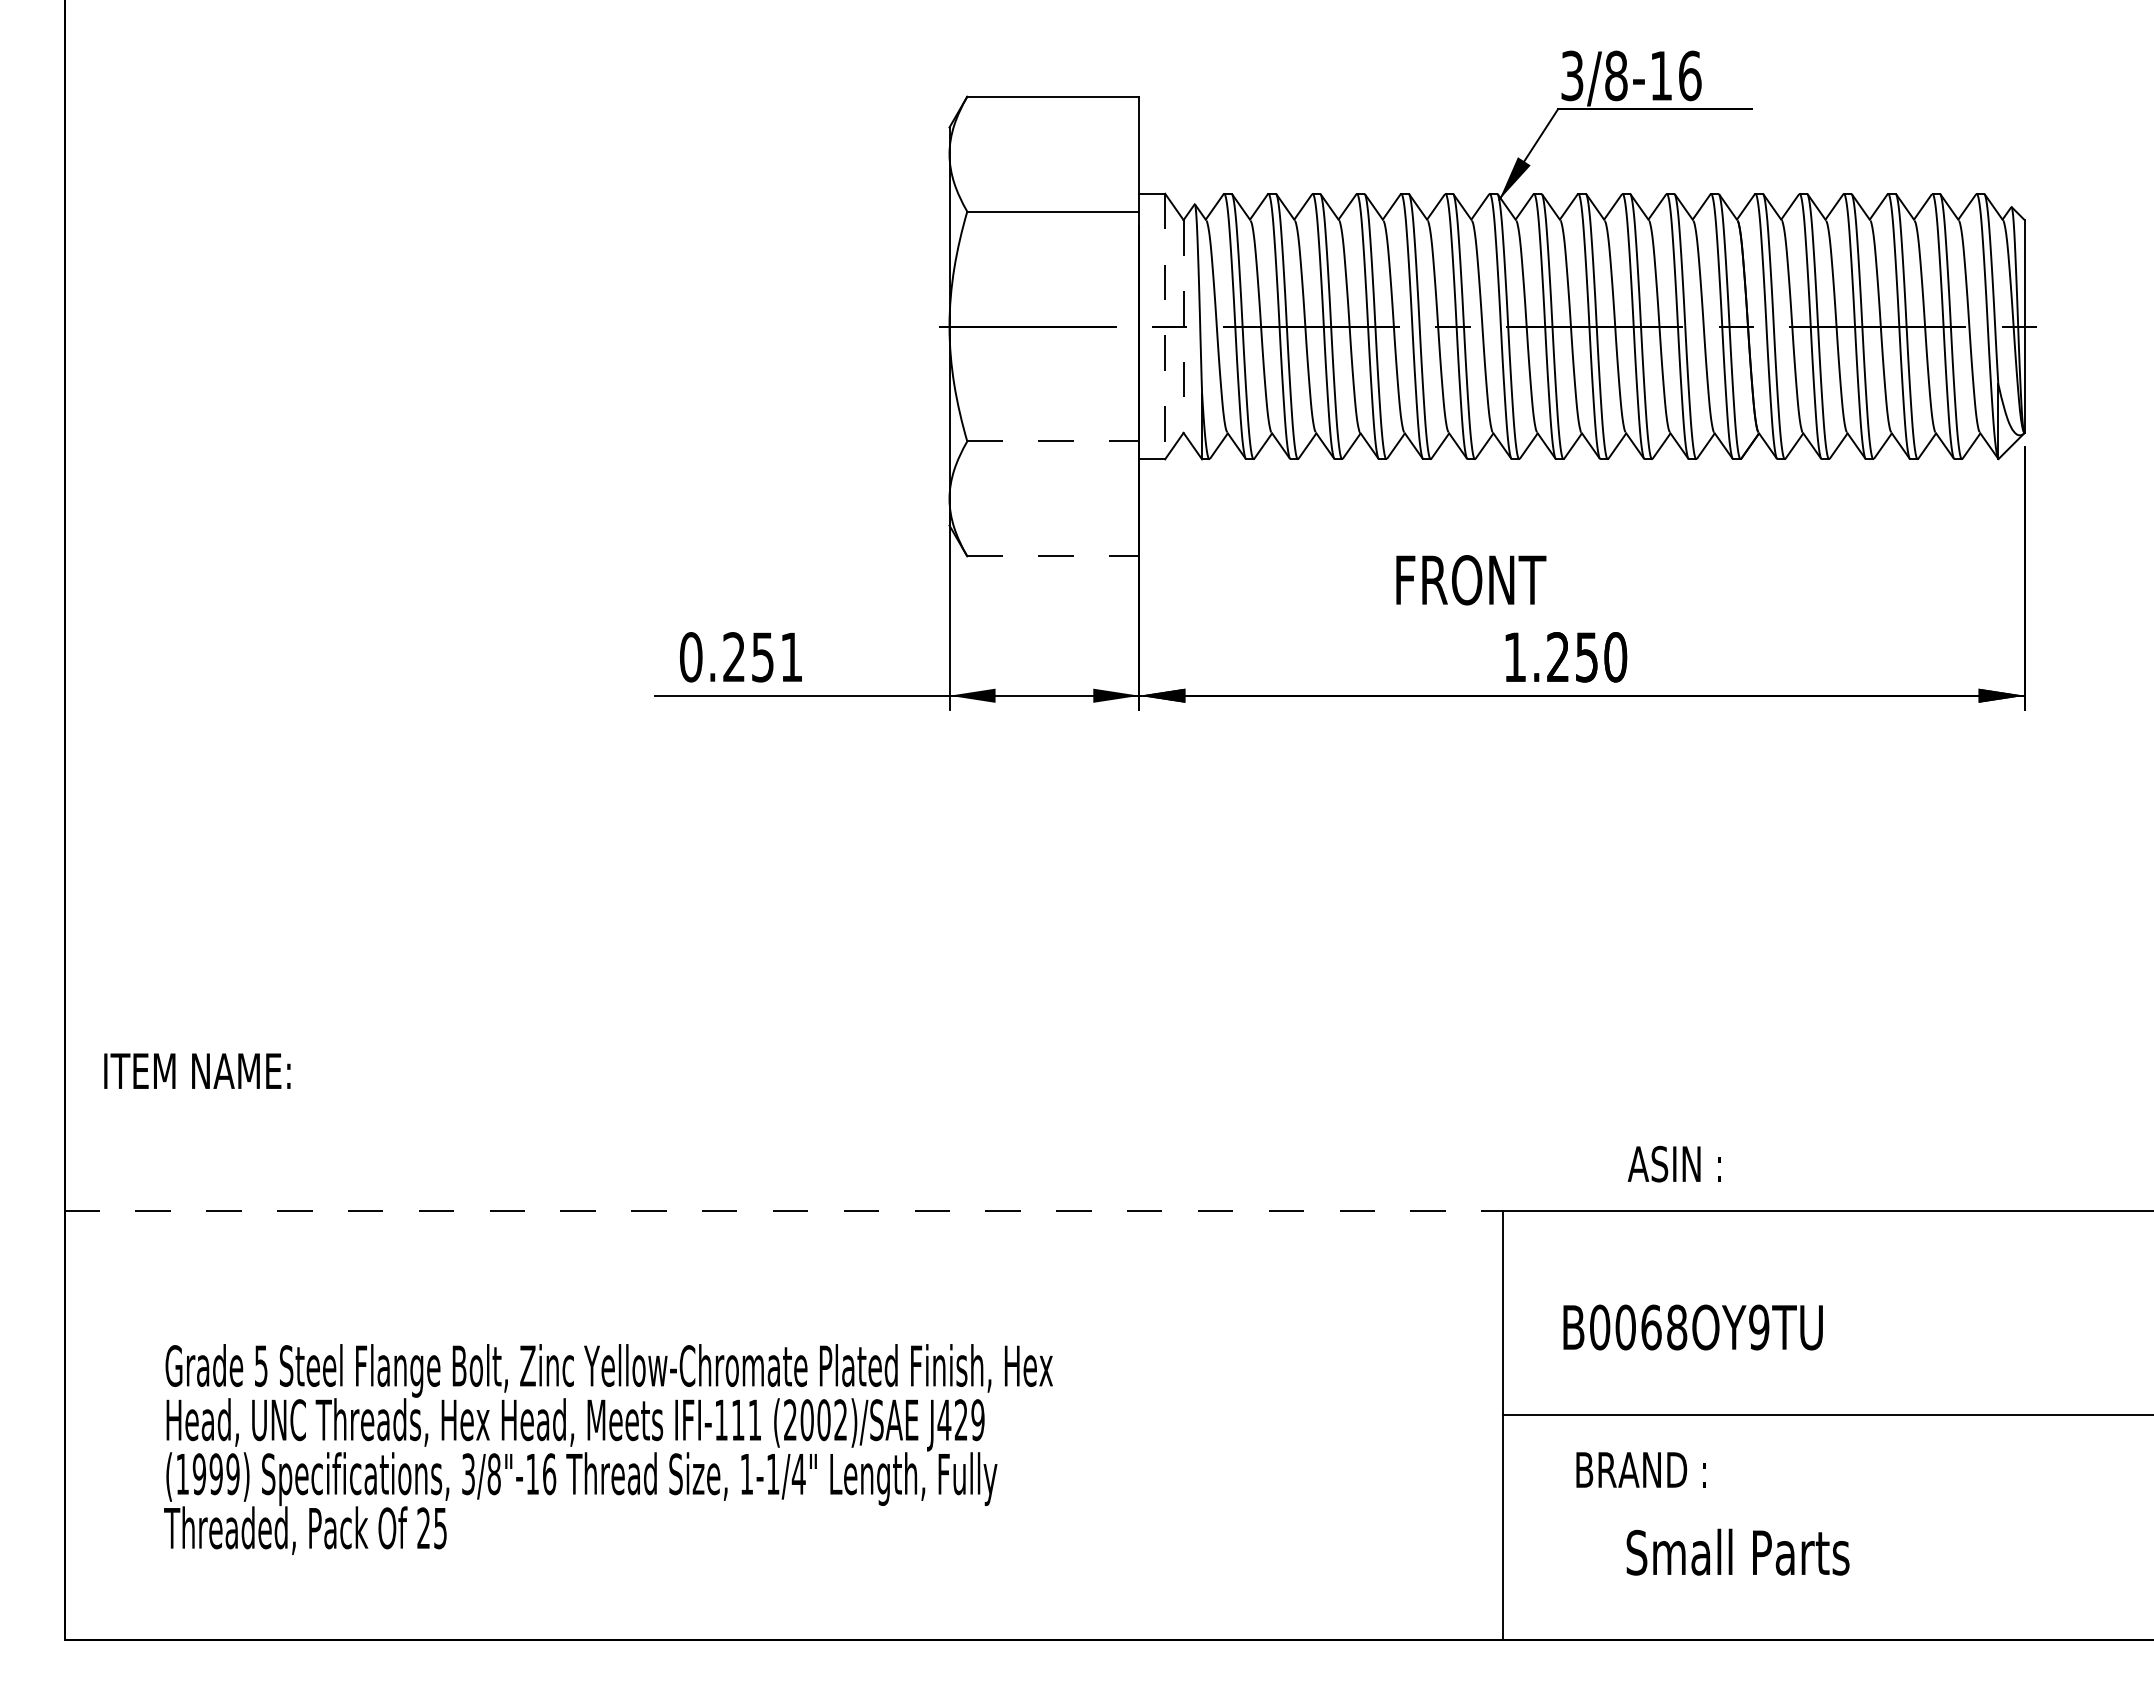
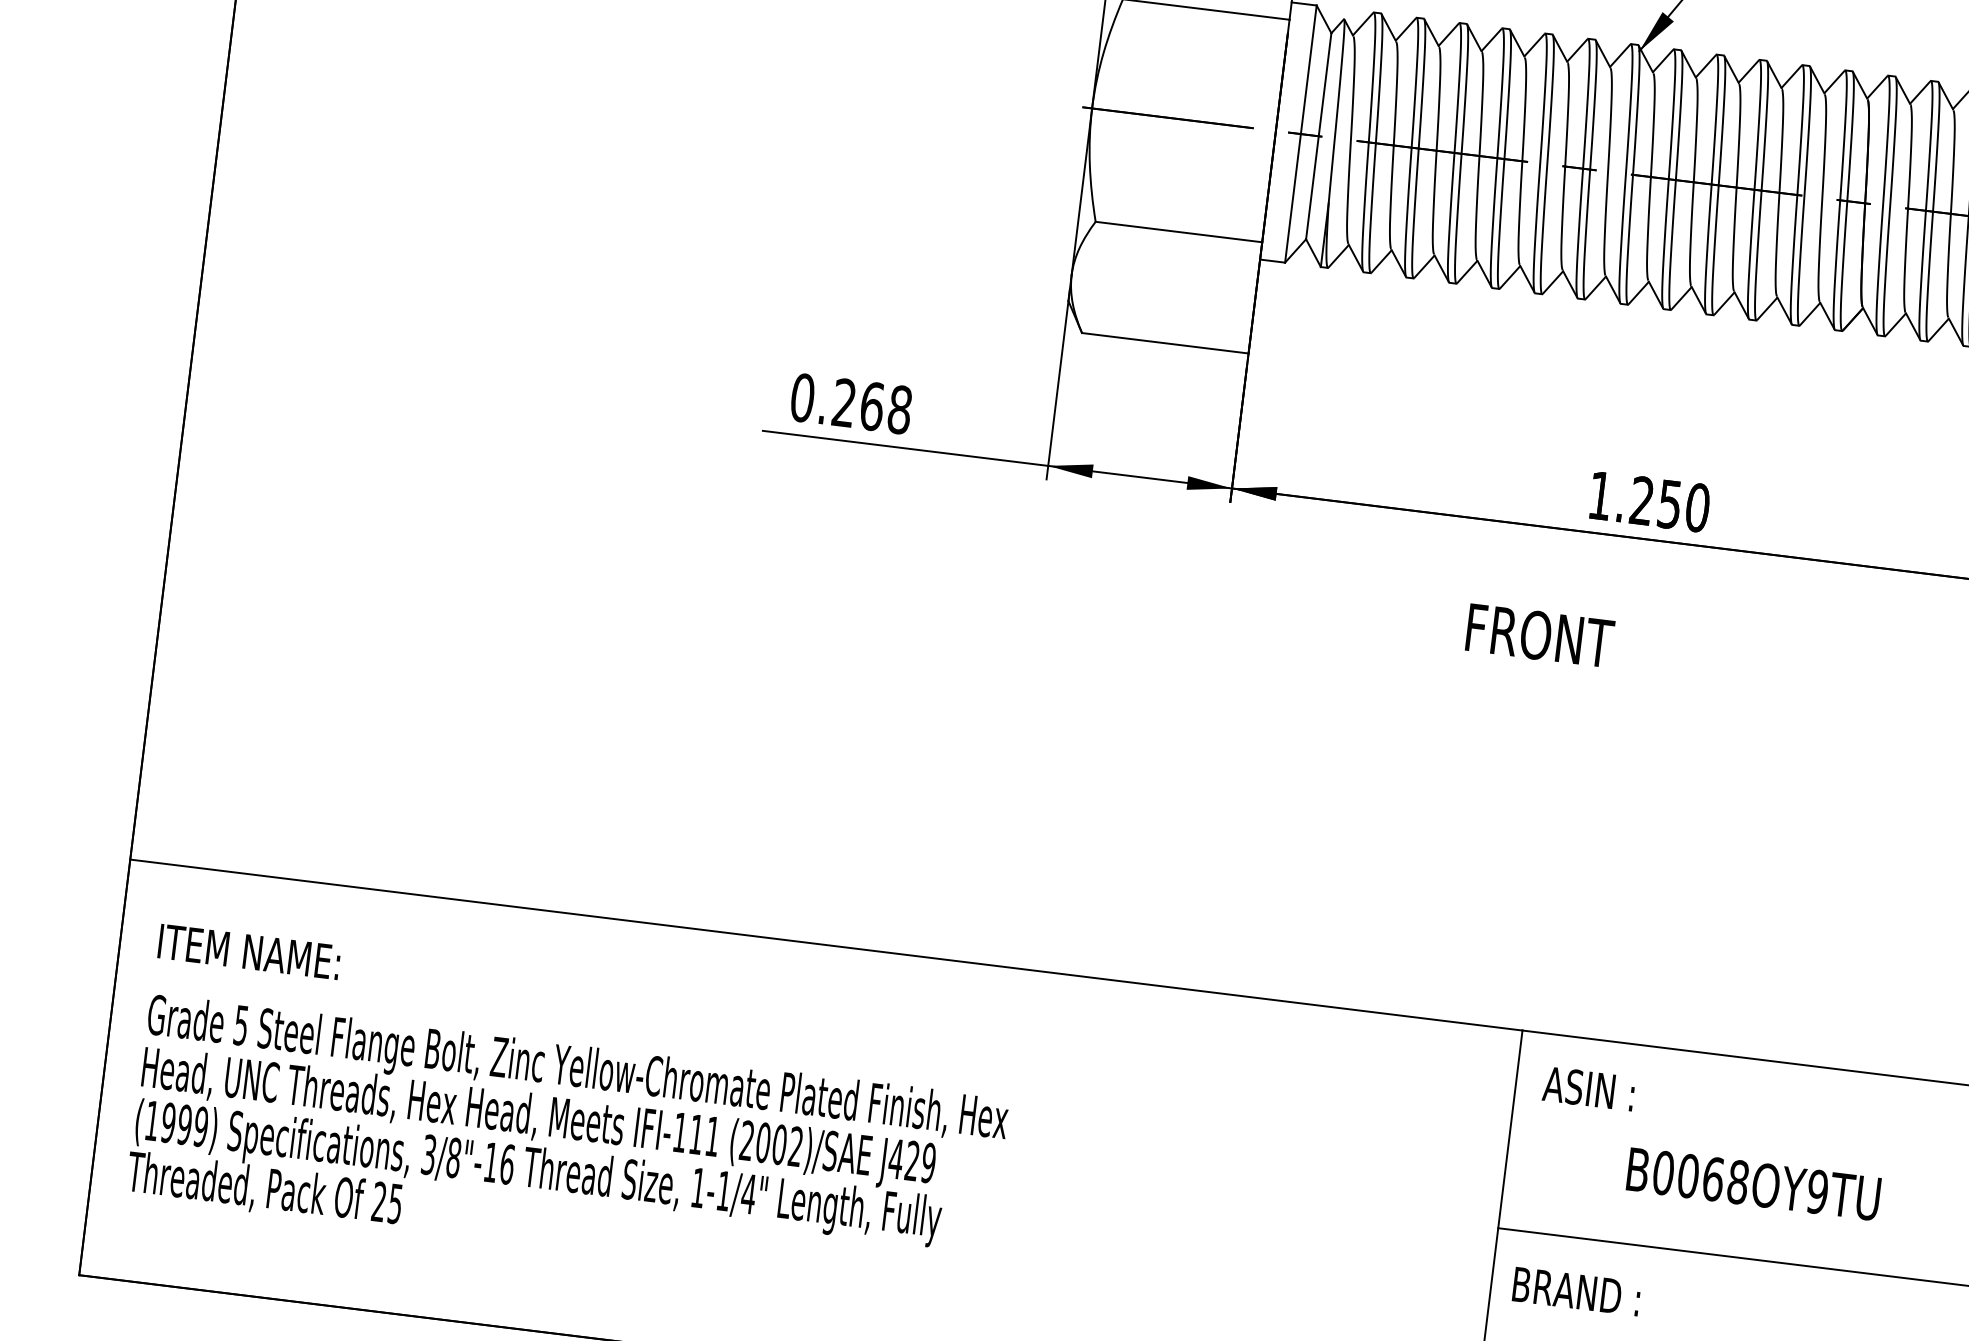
line: (1165, 326) -> (1301, 134), dashed -> solid
line: (1183, 327) -> (1318, 137), dashed -> solid
line: (1053, 441) -> (1179, 232), dashed -> solid
line: (1053, 556) -> (1165, 343), dashed -> solid
text: (1471, 580) -> (1540, 636), moved
text: (776, 657) -> (885, 408), 0.251 -> 0.268
text: (197, 1070) -> (249, 951), moved
text: (1673, 1163) -> (1587, 1088), moved
line: (784, 1211) -> (827, 945), dashed -> solid
text: (1692, 1327) -> (1753, 1184), moved
text: (608, 1449) -> (567, 1147), moved
text: (1640, 1469) -> (1575, 1291), moved

